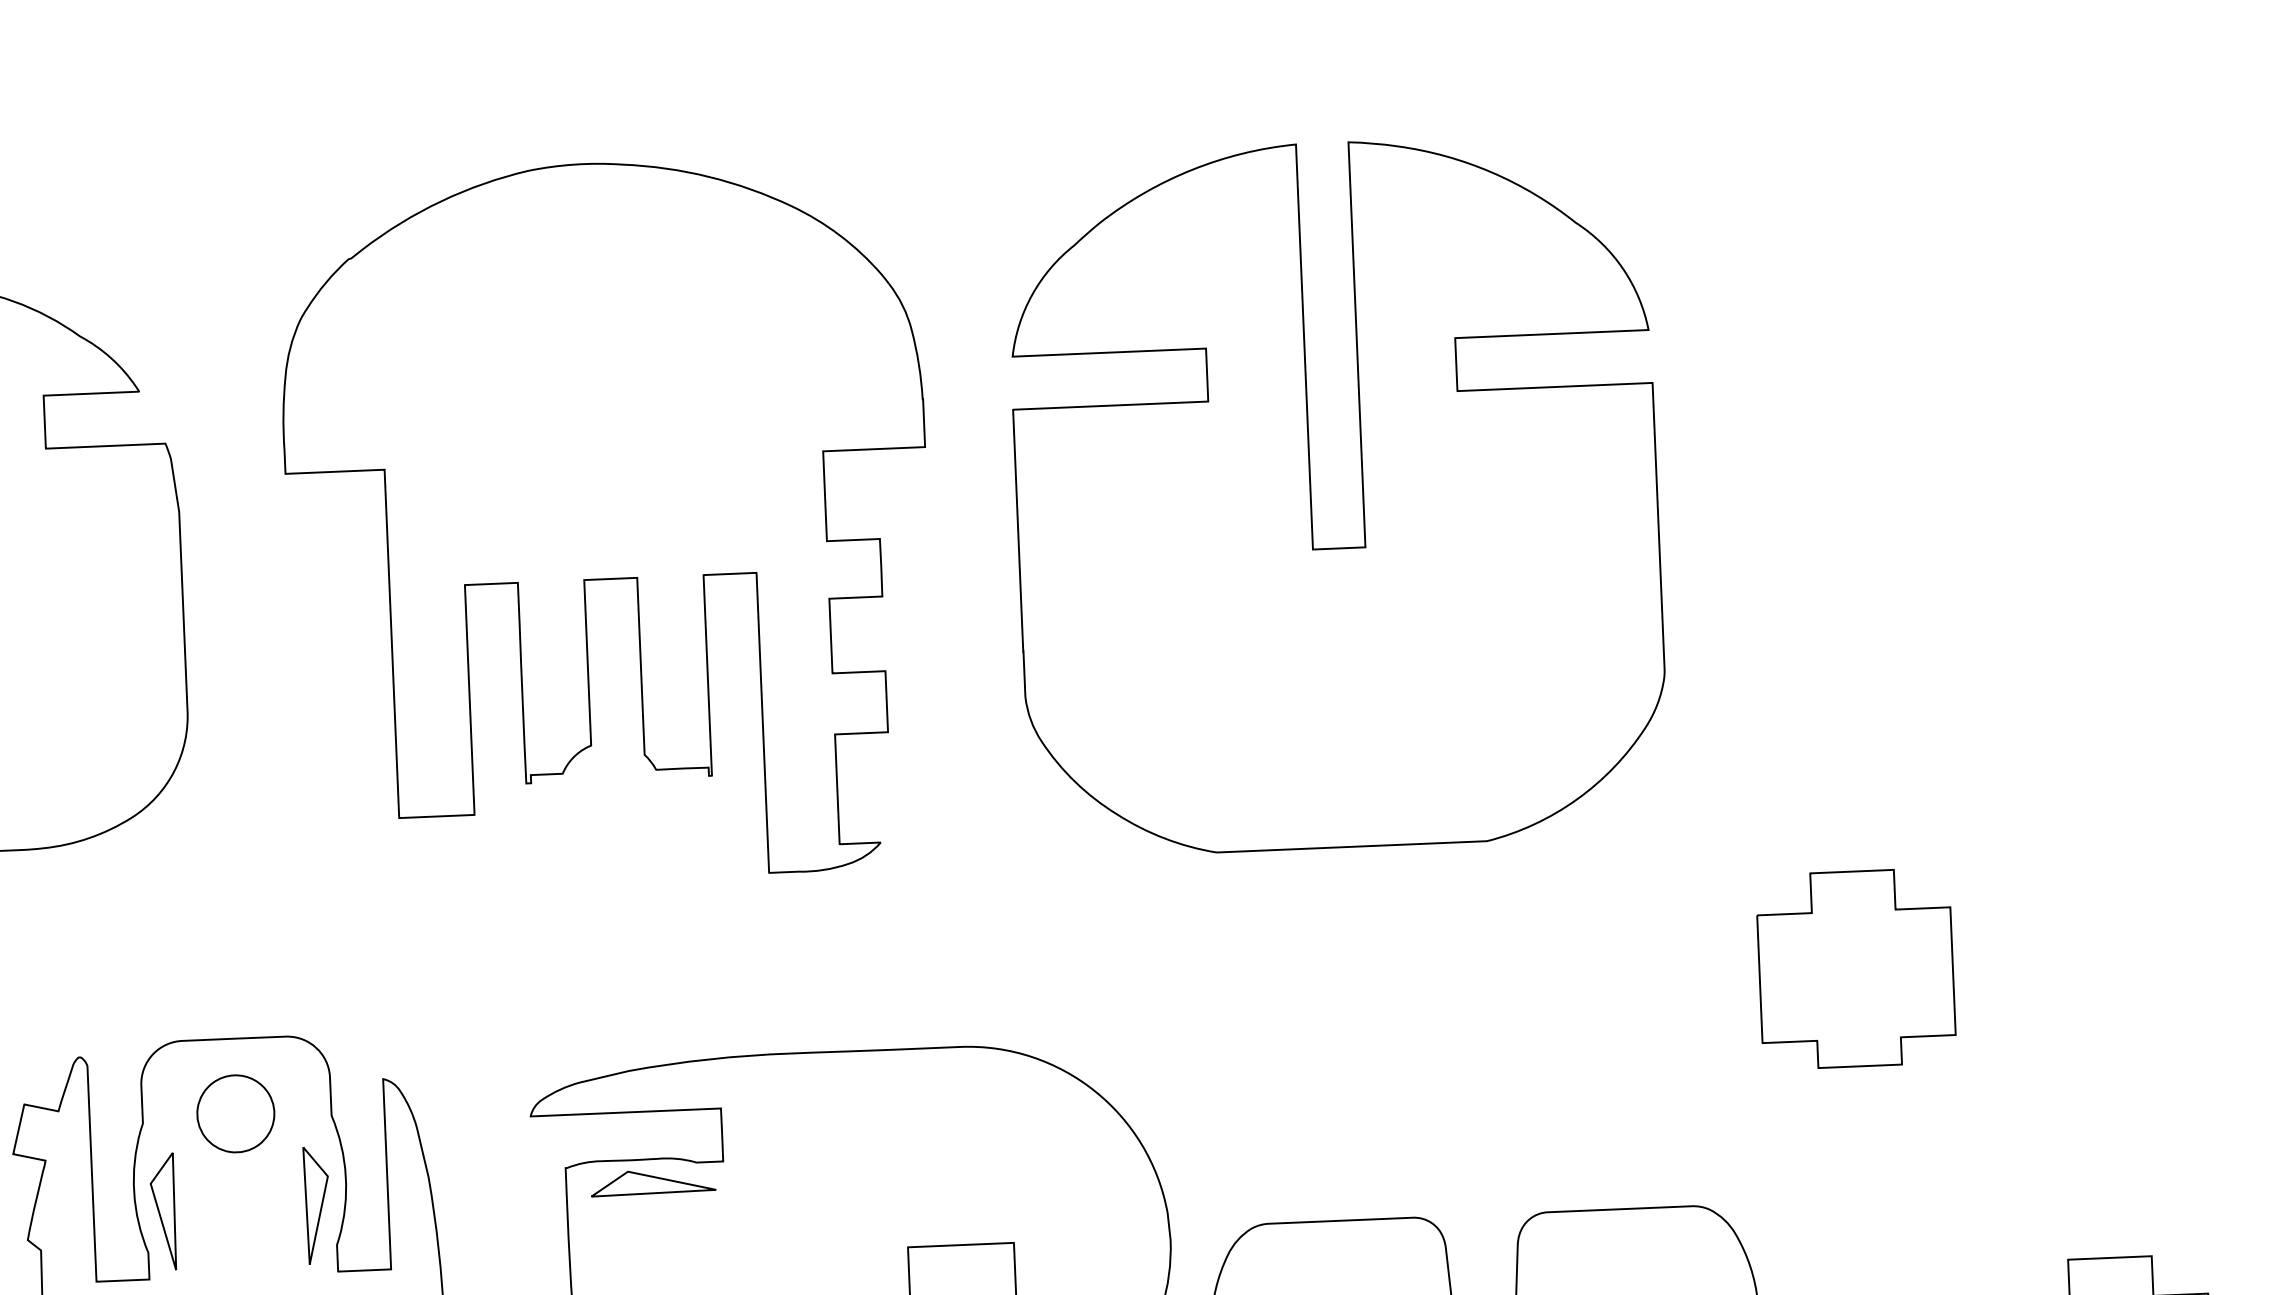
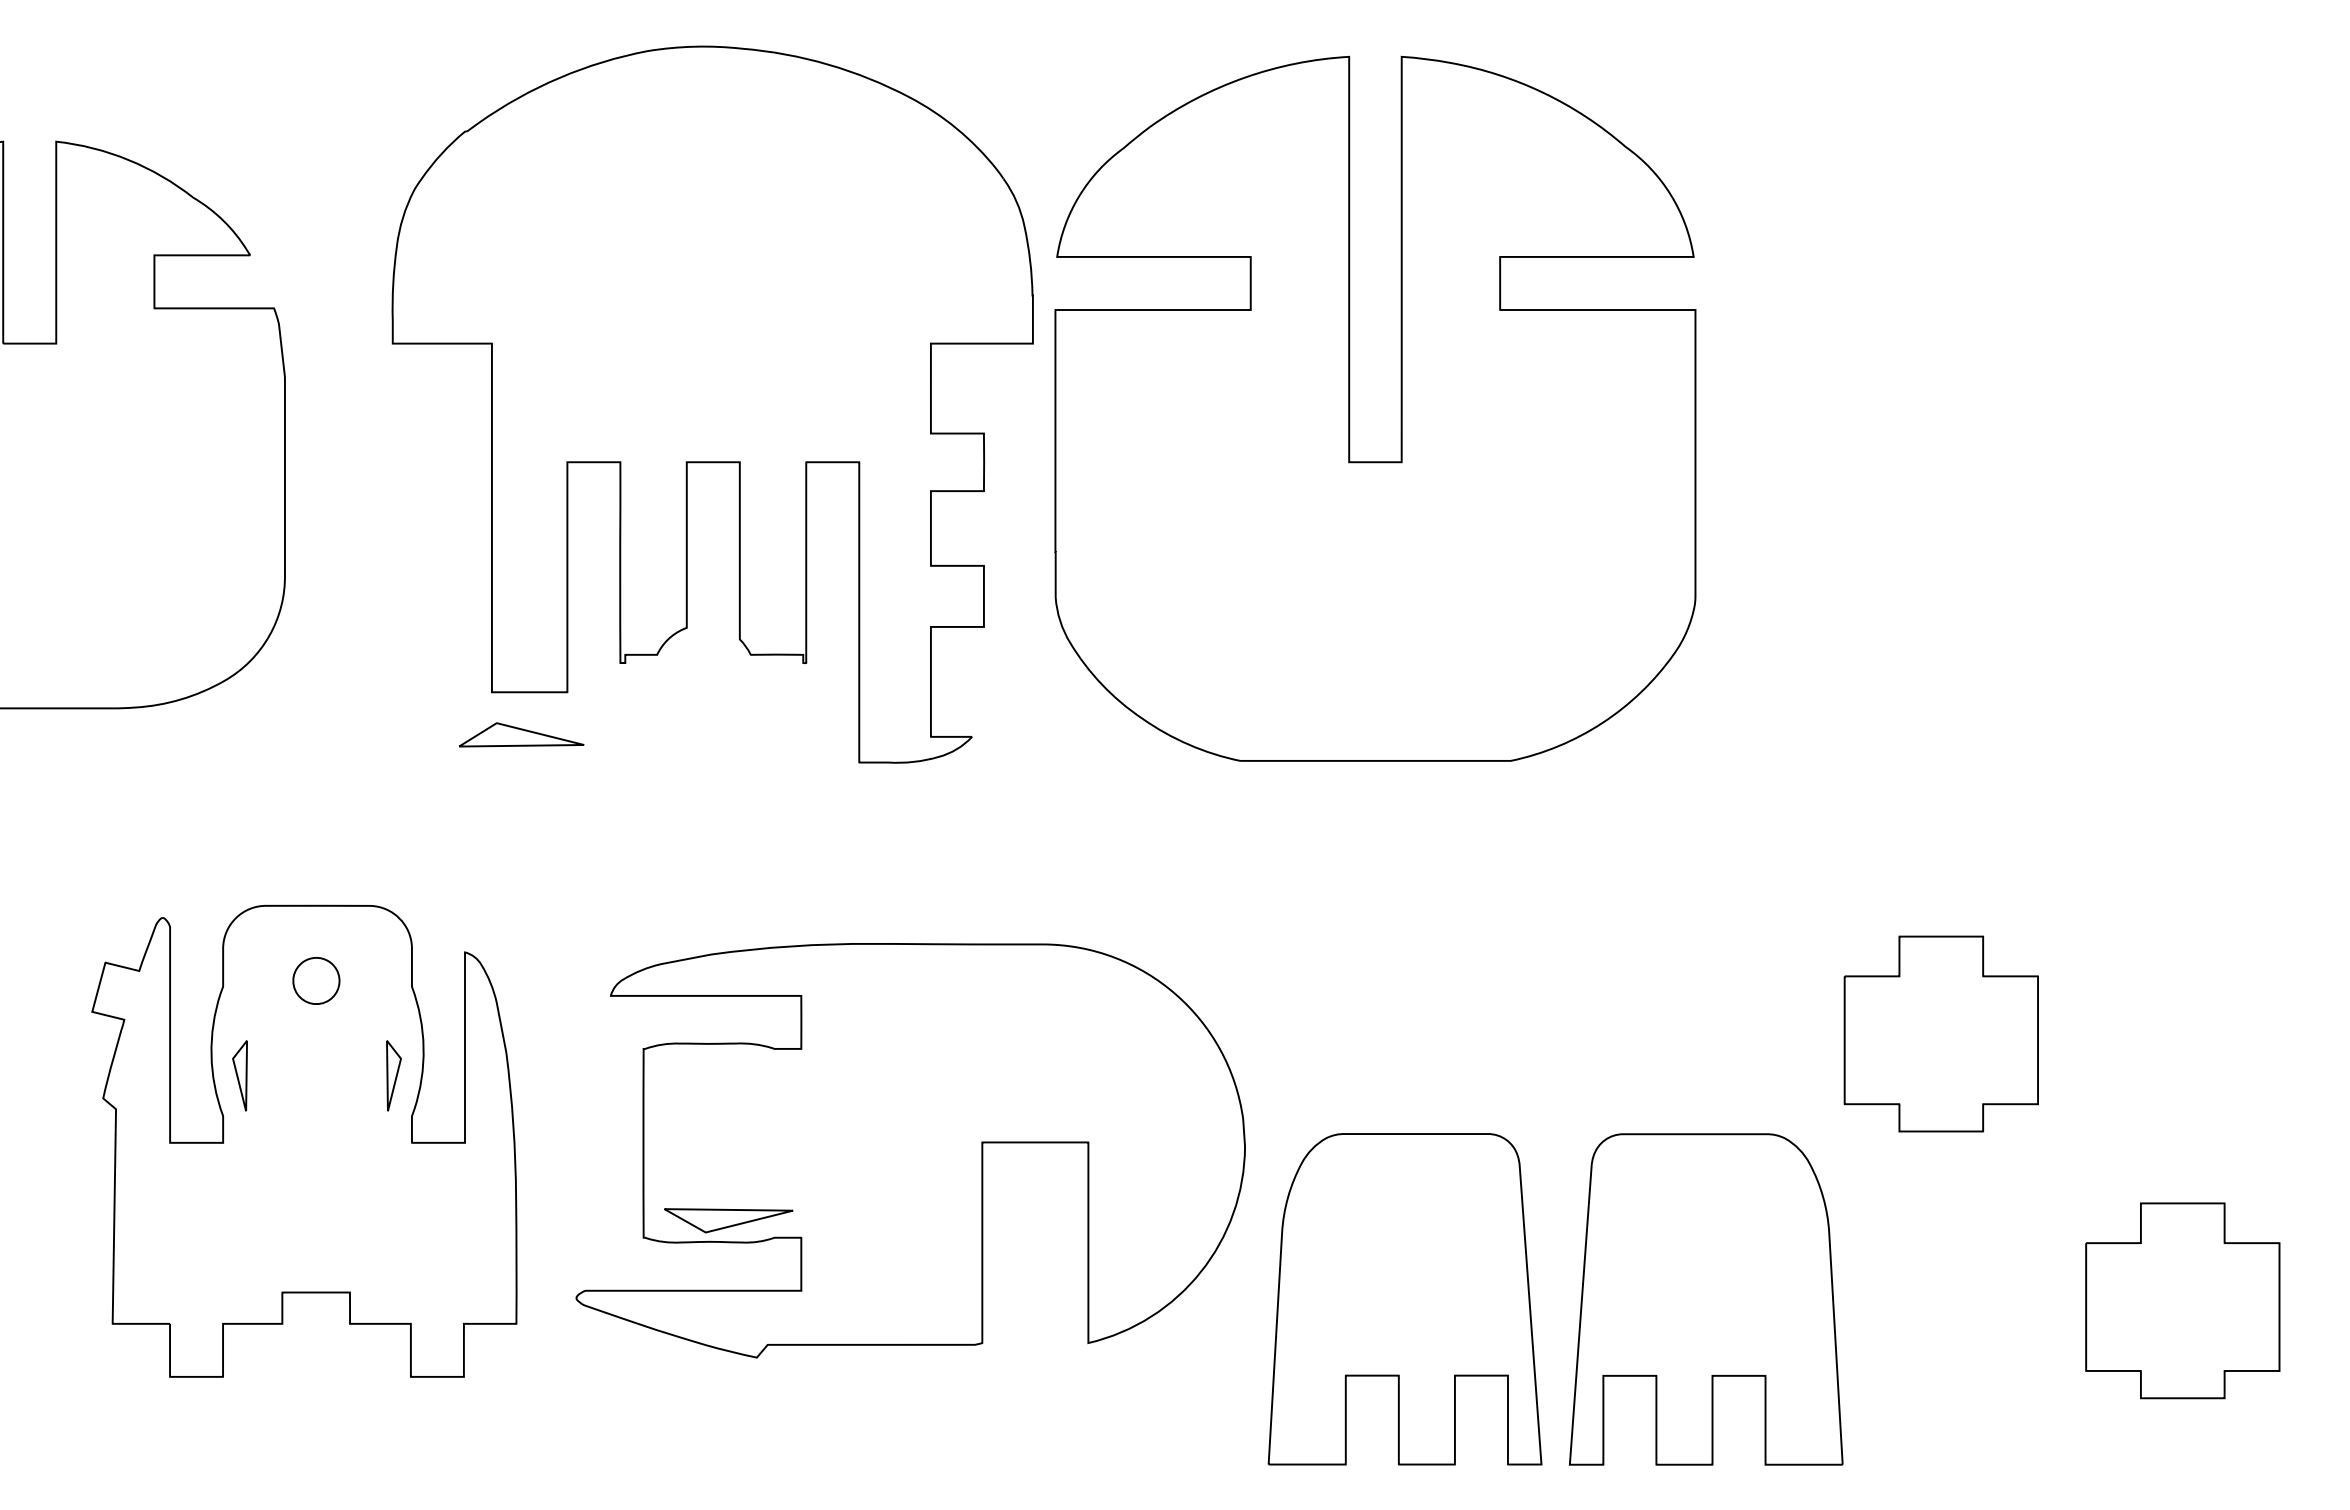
part: (1312, 495) -> (1350, 408), moved
part: (1855, 968) -> (1940, 1033), moved
part: (235, 1113) -> (316, 980), size x0.6
part: (653, 1181) -> (521, 734), moved
part: (316, 1205) -> (393, 1075), size x0.6
part: (163, 1211) -> (239, 1075), size x0.6

